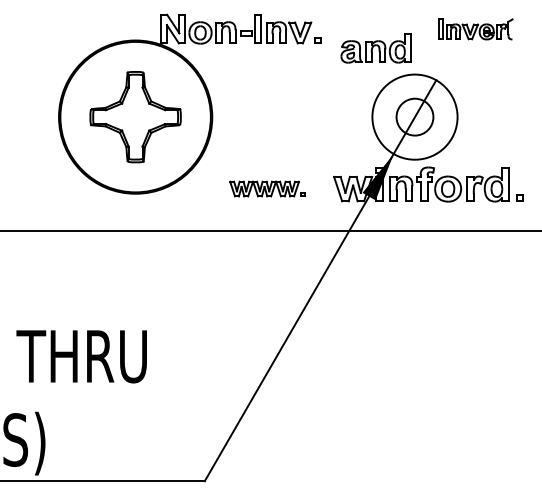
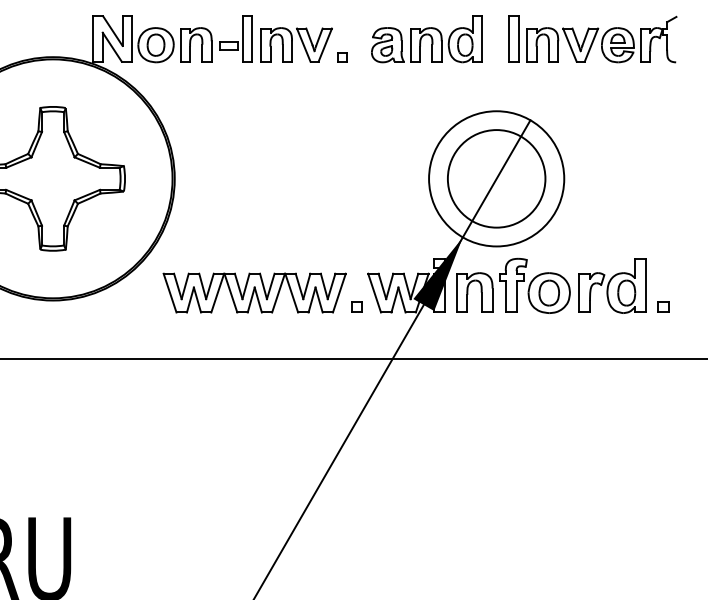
part: (475, 29) -> (592, 39), size x1.43
part: (375, 48) -> (426, 39), moved
circle: (414, 116) -> (495, 177), size x1.67
part: (267, 188) -> (262, 292), size x1.67

